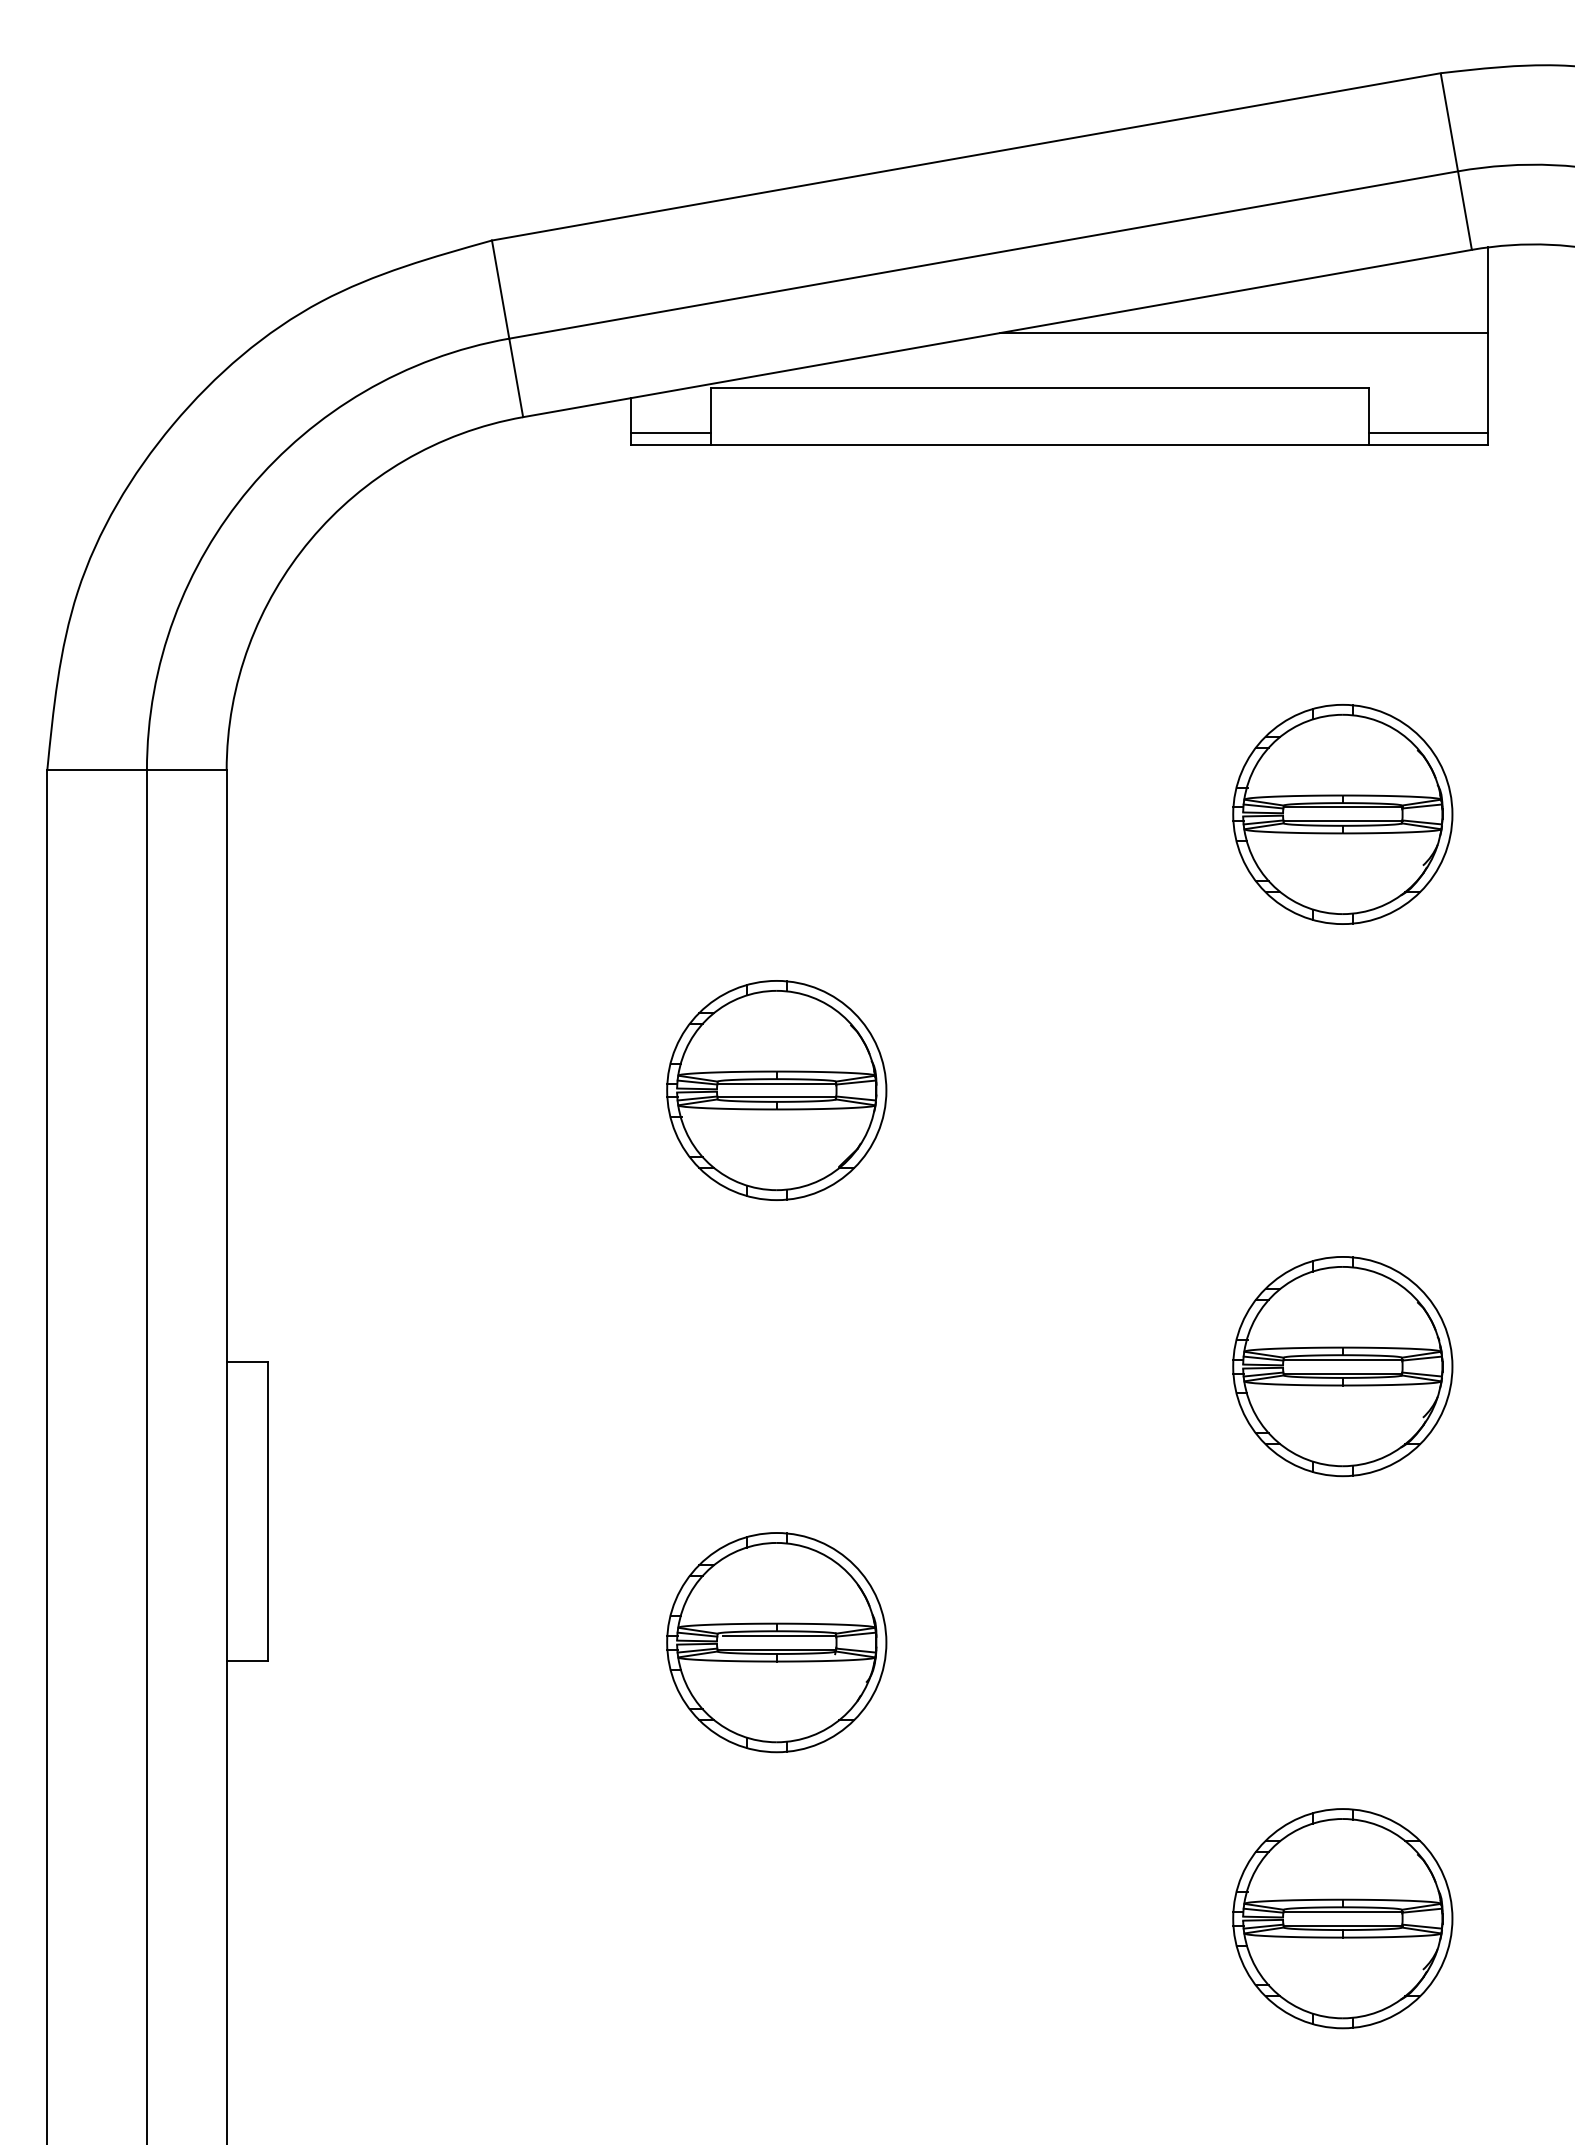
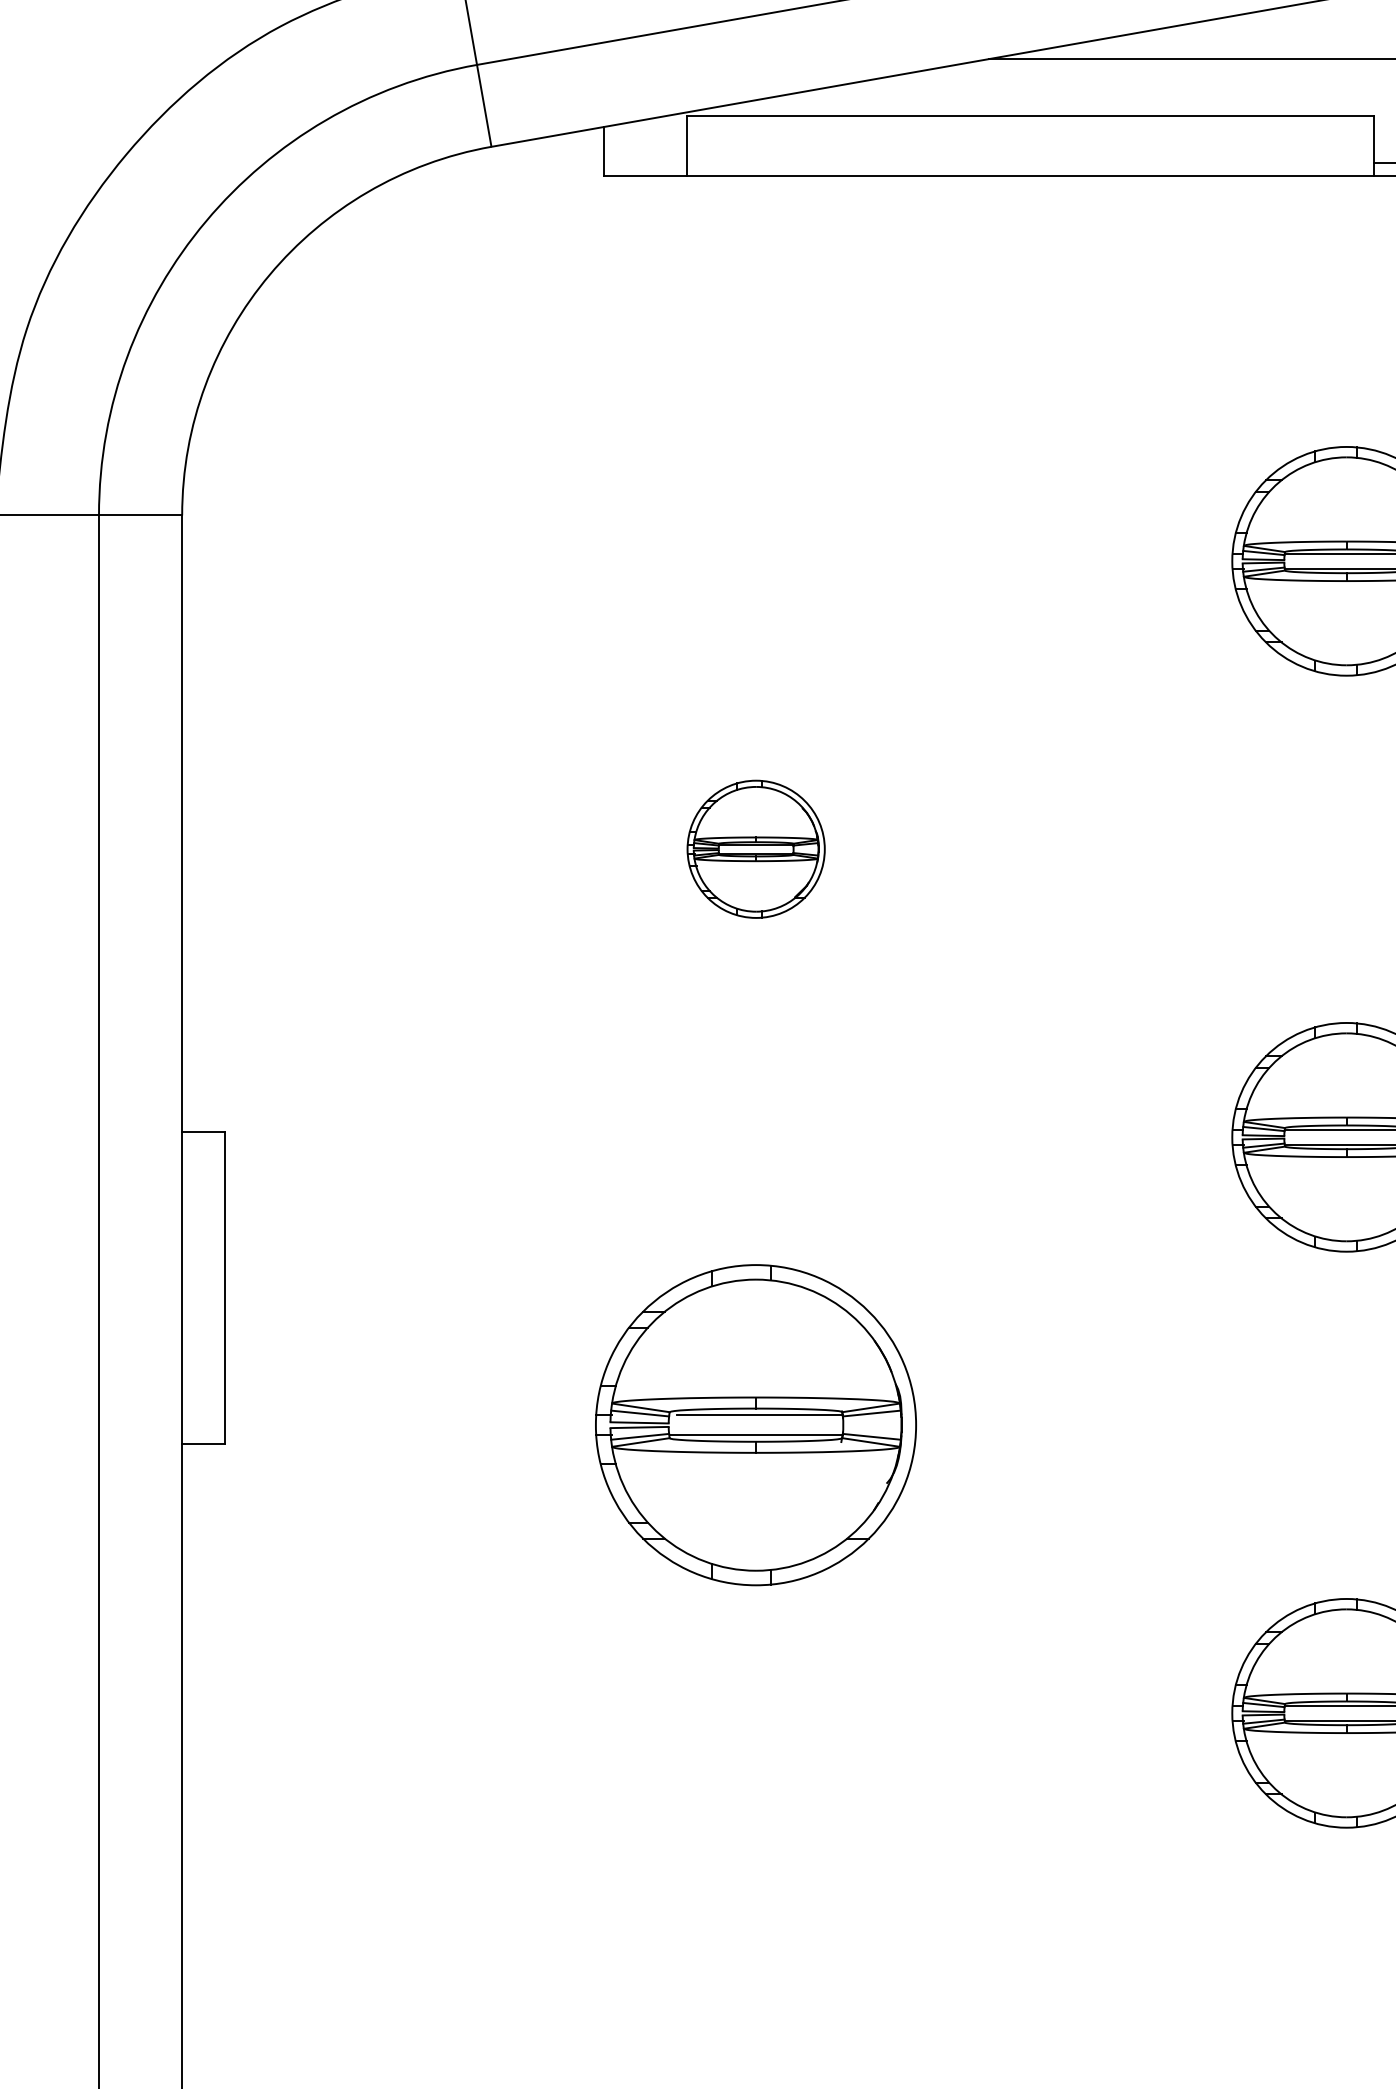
line: (671, 432) -> (646, 162), removed
part: (776, 1090) -> (755, 849), size x0.6
part: (776, 1642) -> (755, 1425), size x1.4

